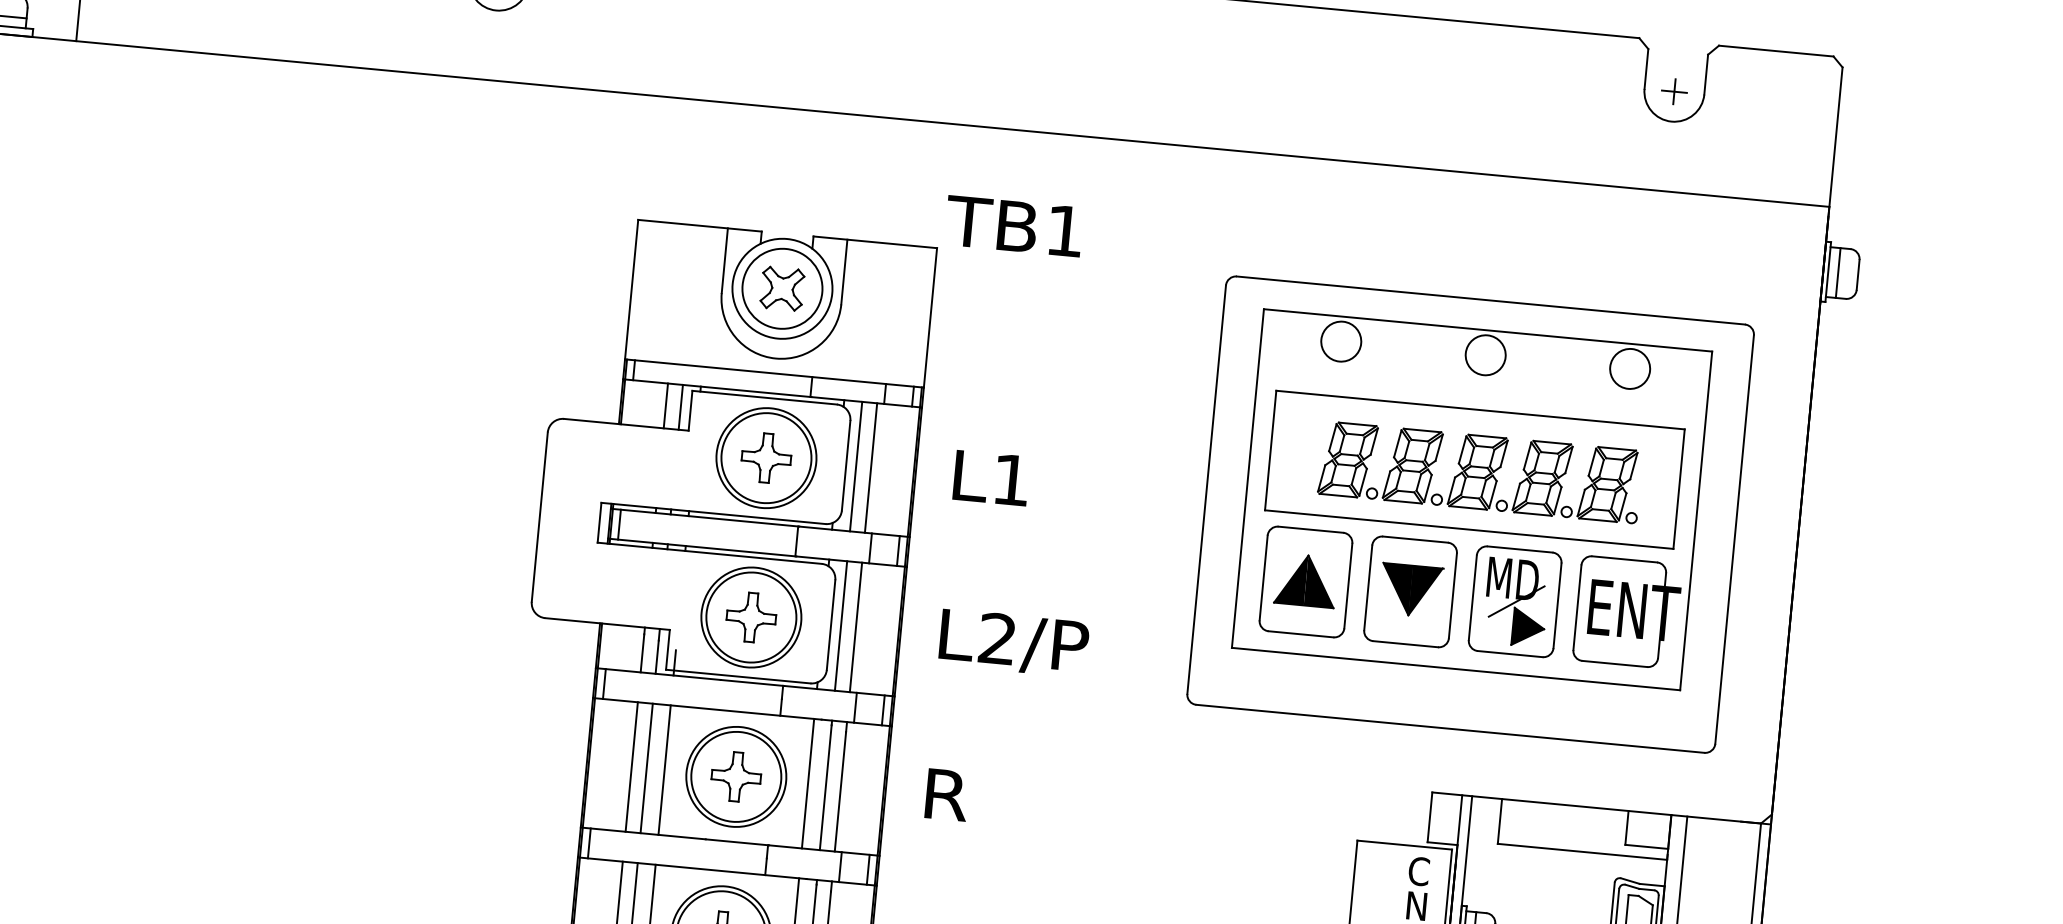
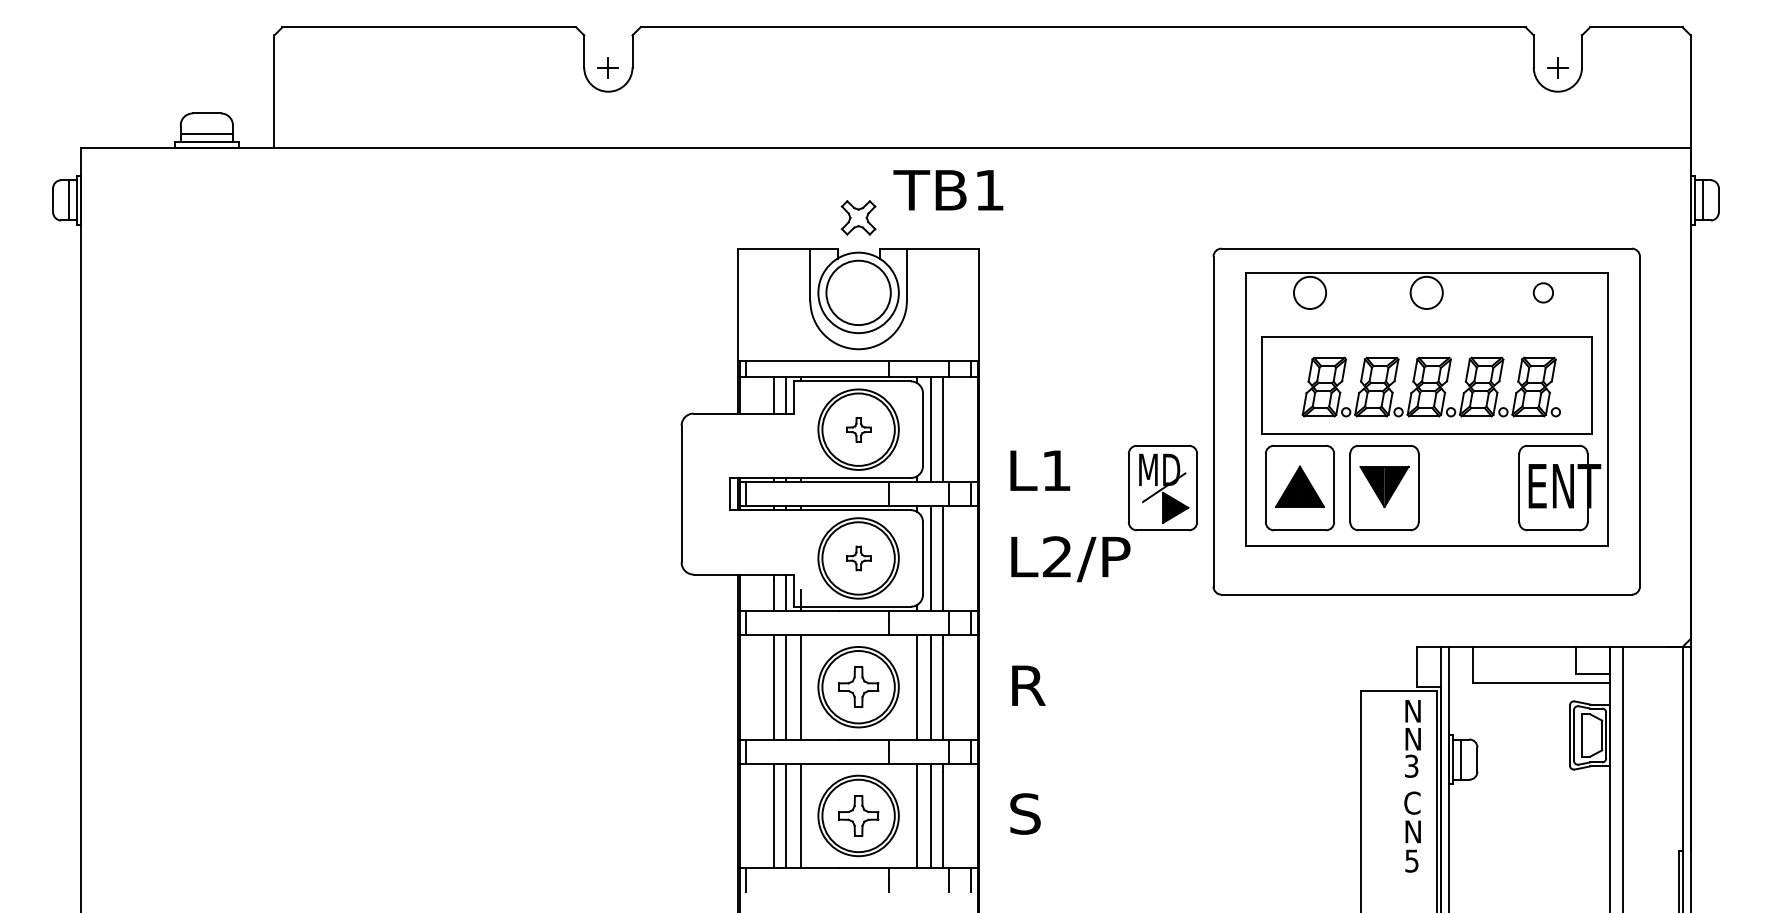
text: (1014, 226) -> (948, 190), moved
part: (782, 288) -> (858, 217), moved
circle: (1630, 368) -> (1543, 292), size x0.6
part: (766, 457) -> (858, 429), size x0.6
text: (991, 477) -> (1040, 470), moved
part: (1514, 602) -> (1162, 488), moved
part: (751, 617) -> (858, 558), size x0.6
text: (1419, 870) -> (1412, 710), C -> N

